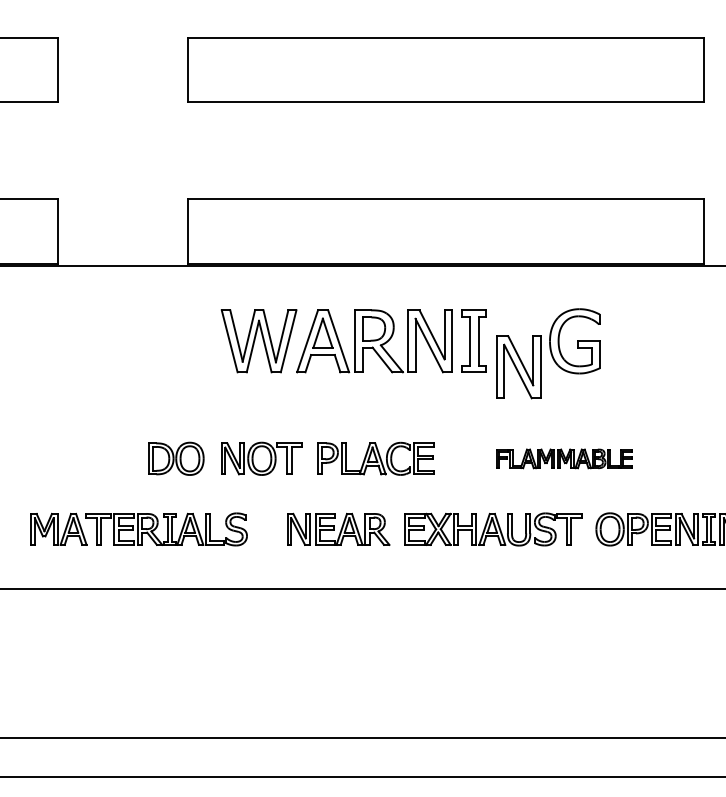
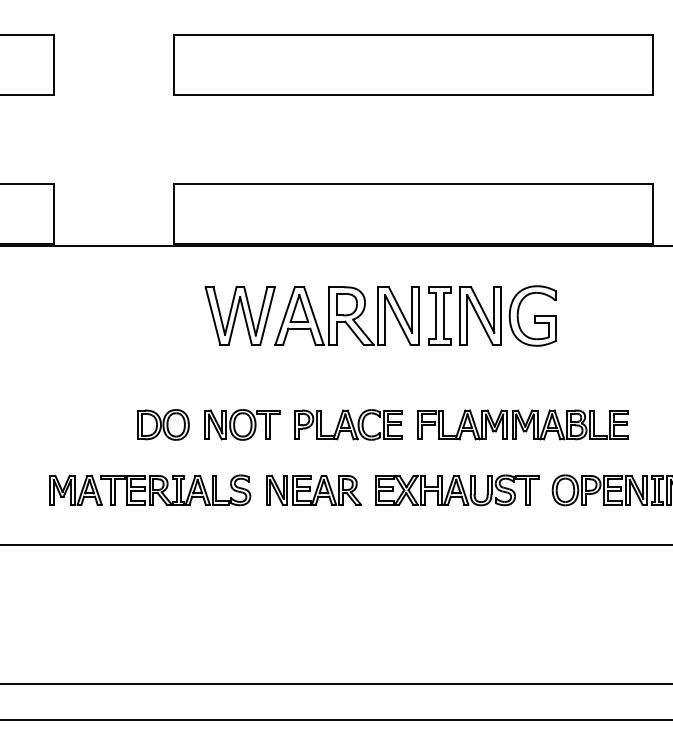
part: (518, 367) -> (480, 316), moved
part: (564, 458) -> (523, 424), size x1.67
part: (138, 529) -> (149, 490), moved

